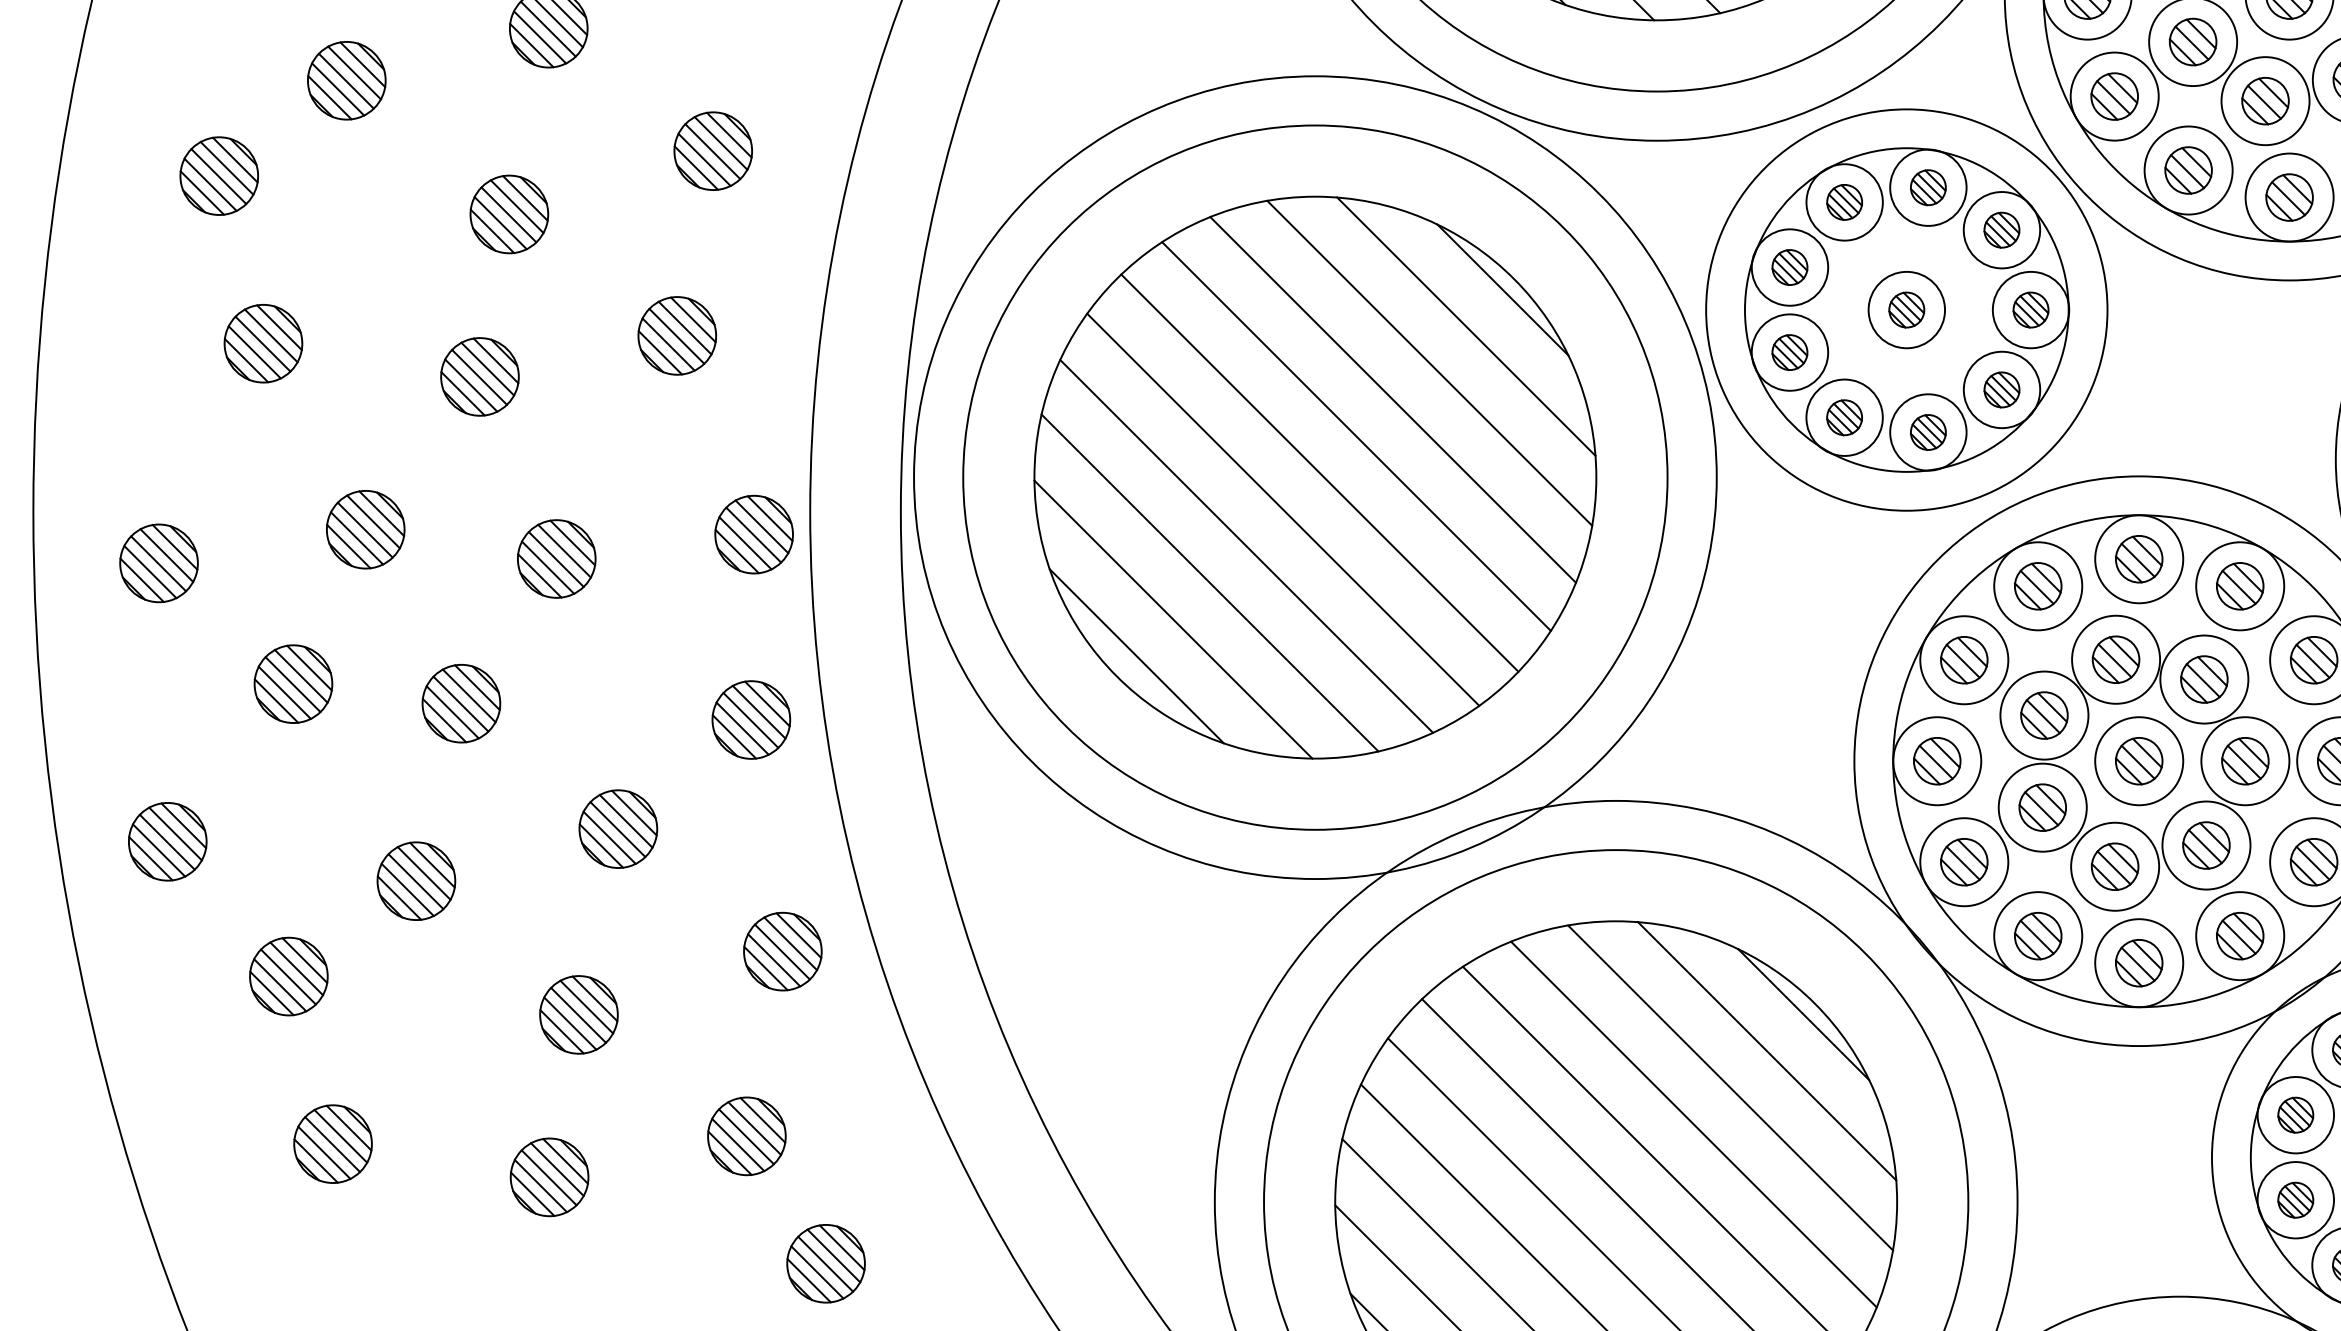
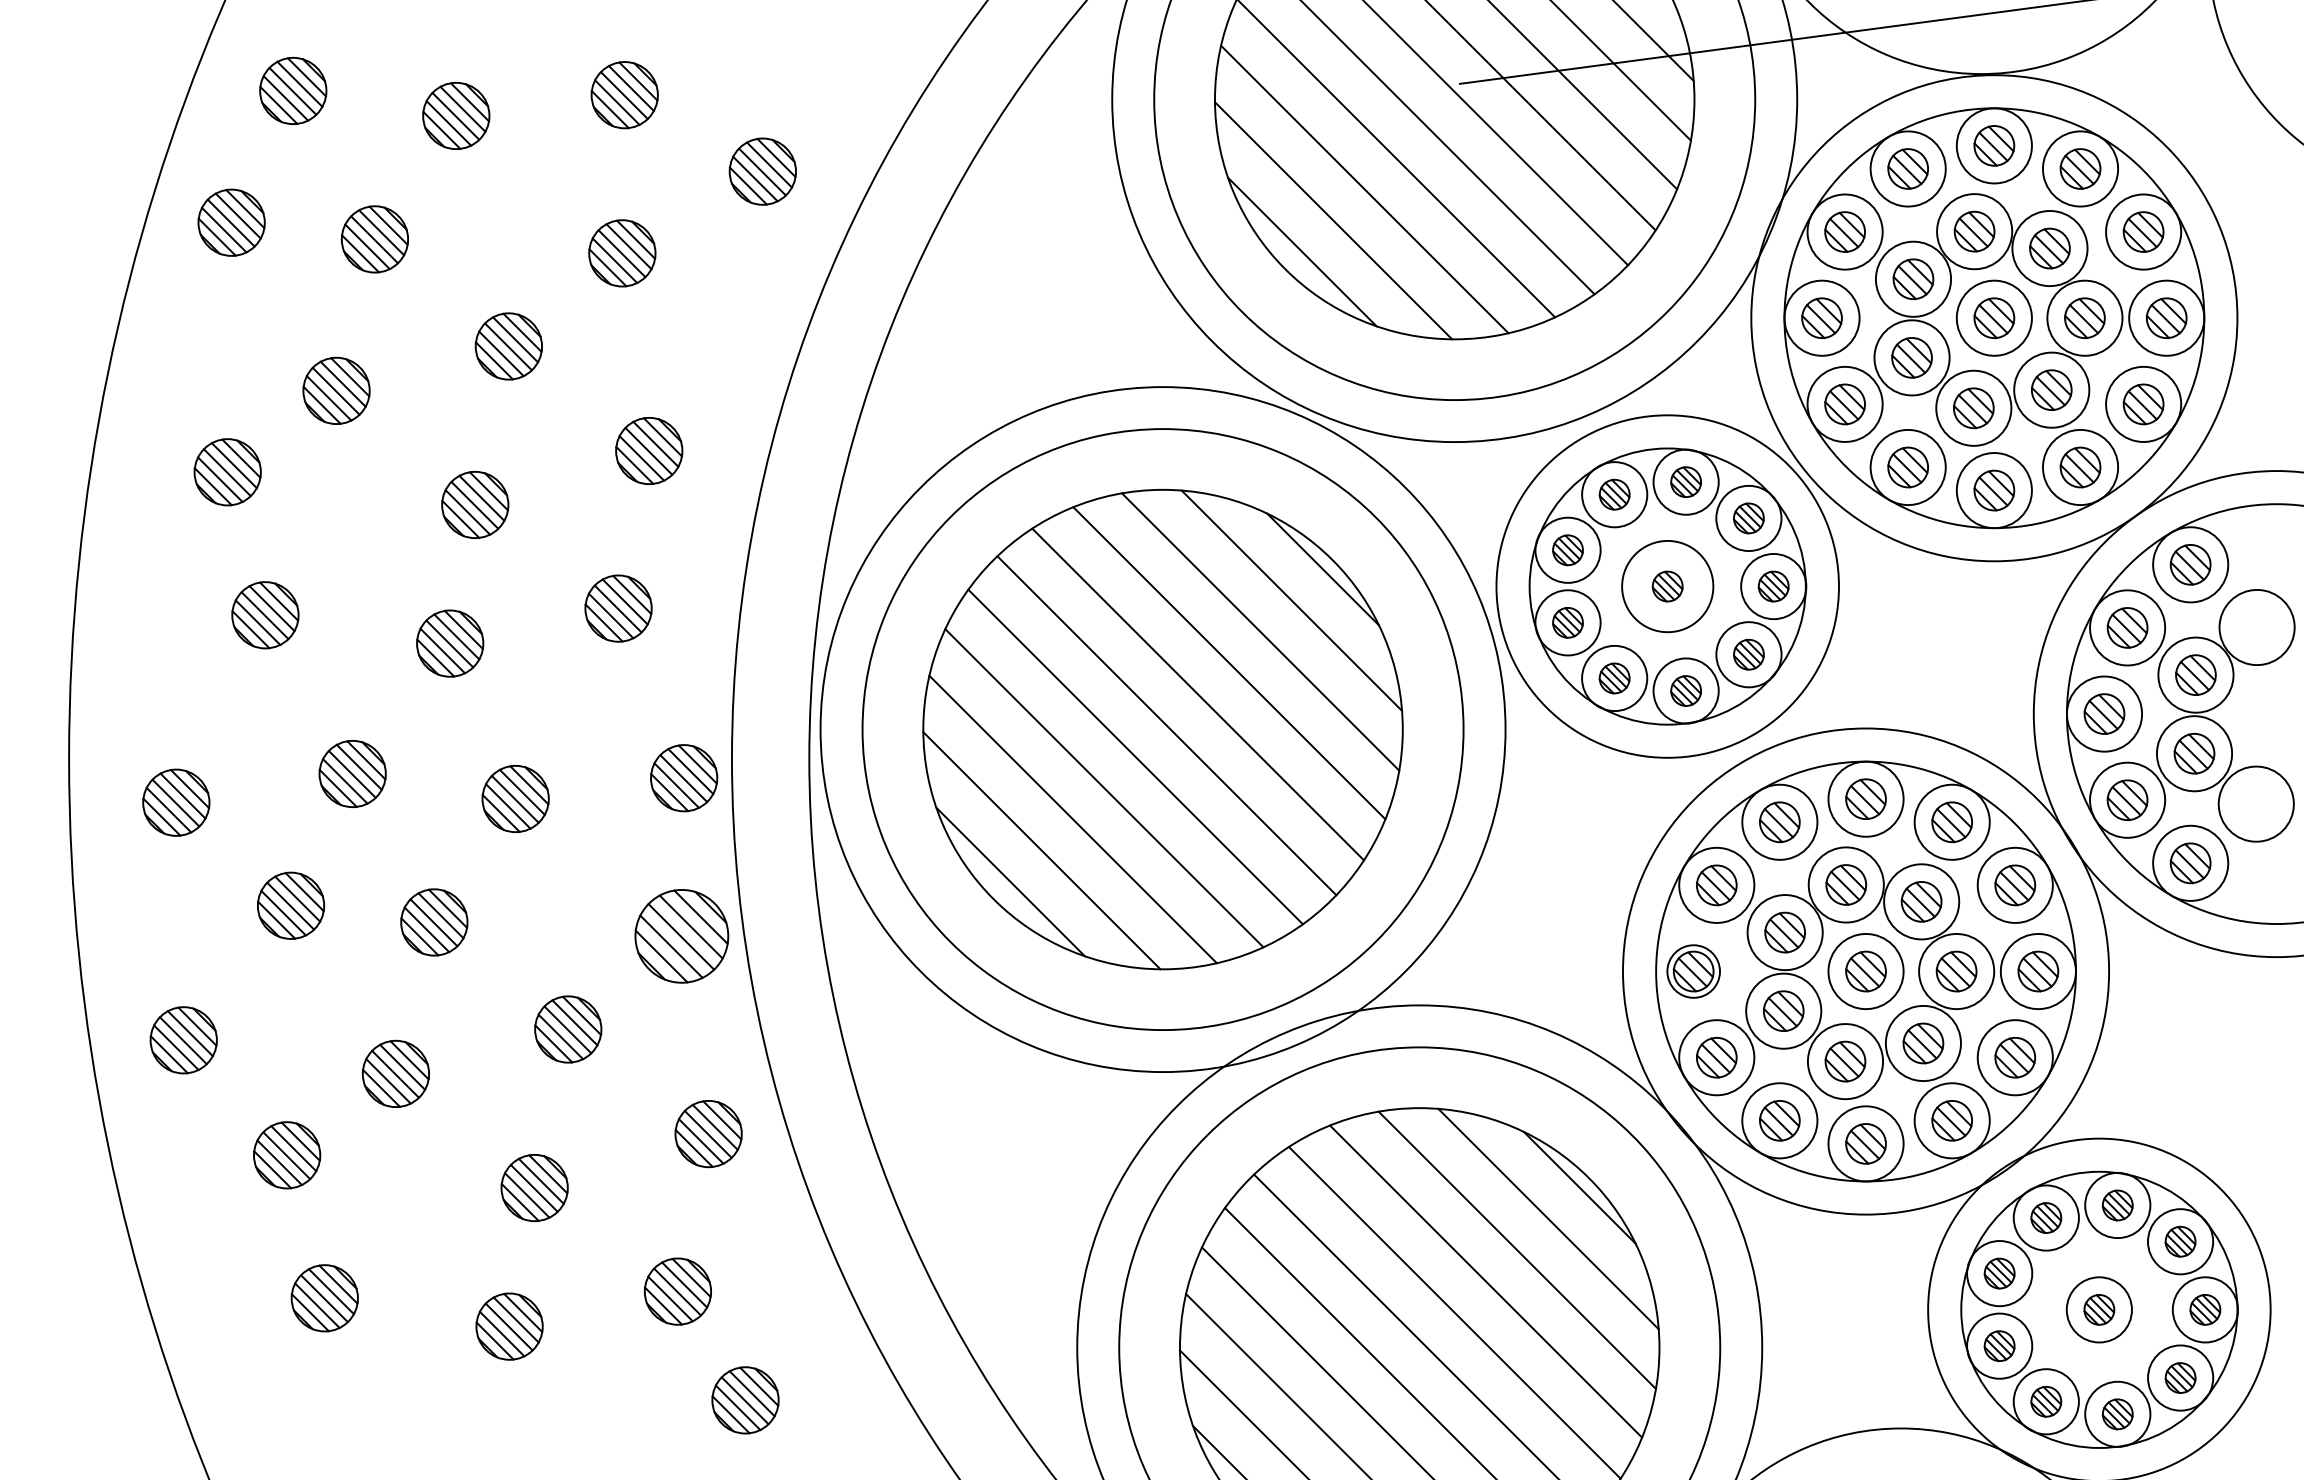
circle: (1906, 309) -> (1667, 586), size x1.4
part: (751, 720) -> (681, 936), size x1.4
circle: (1937, 761) -> (1693, 971), size x0.7

